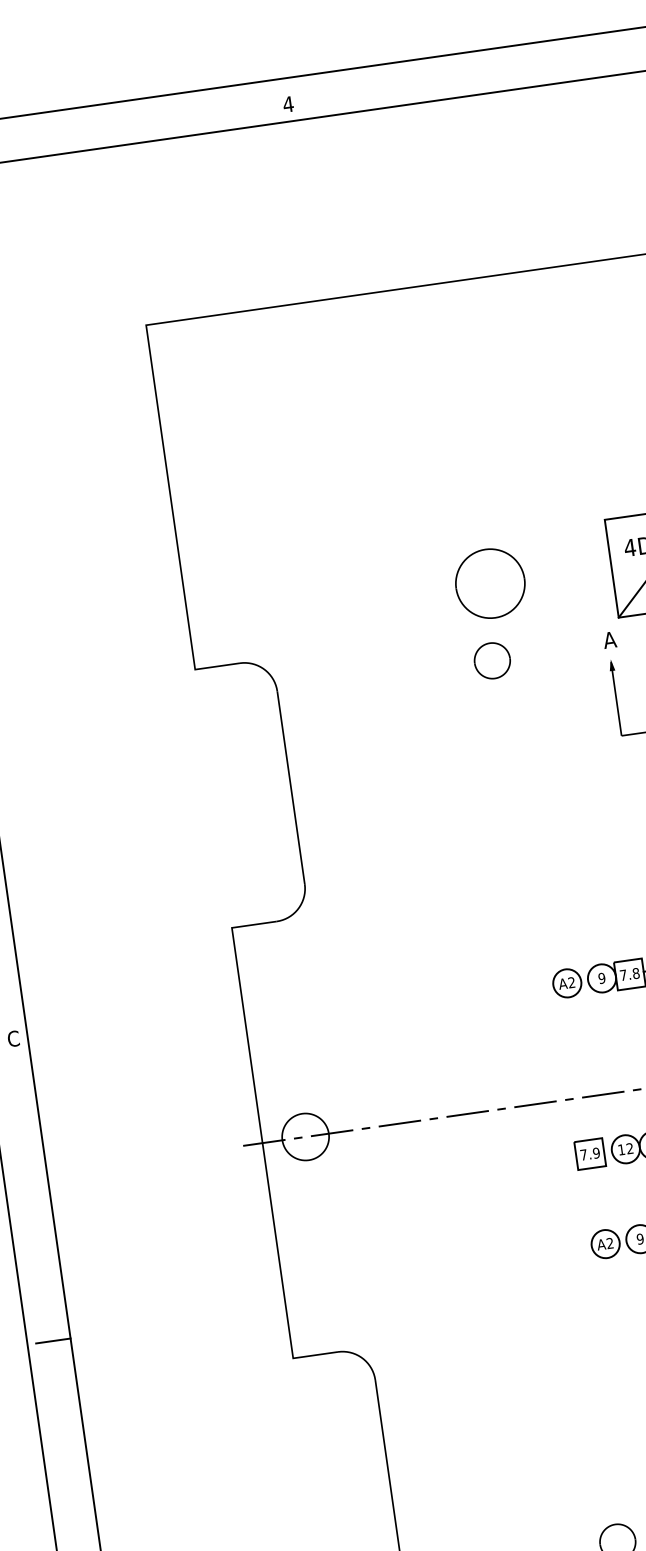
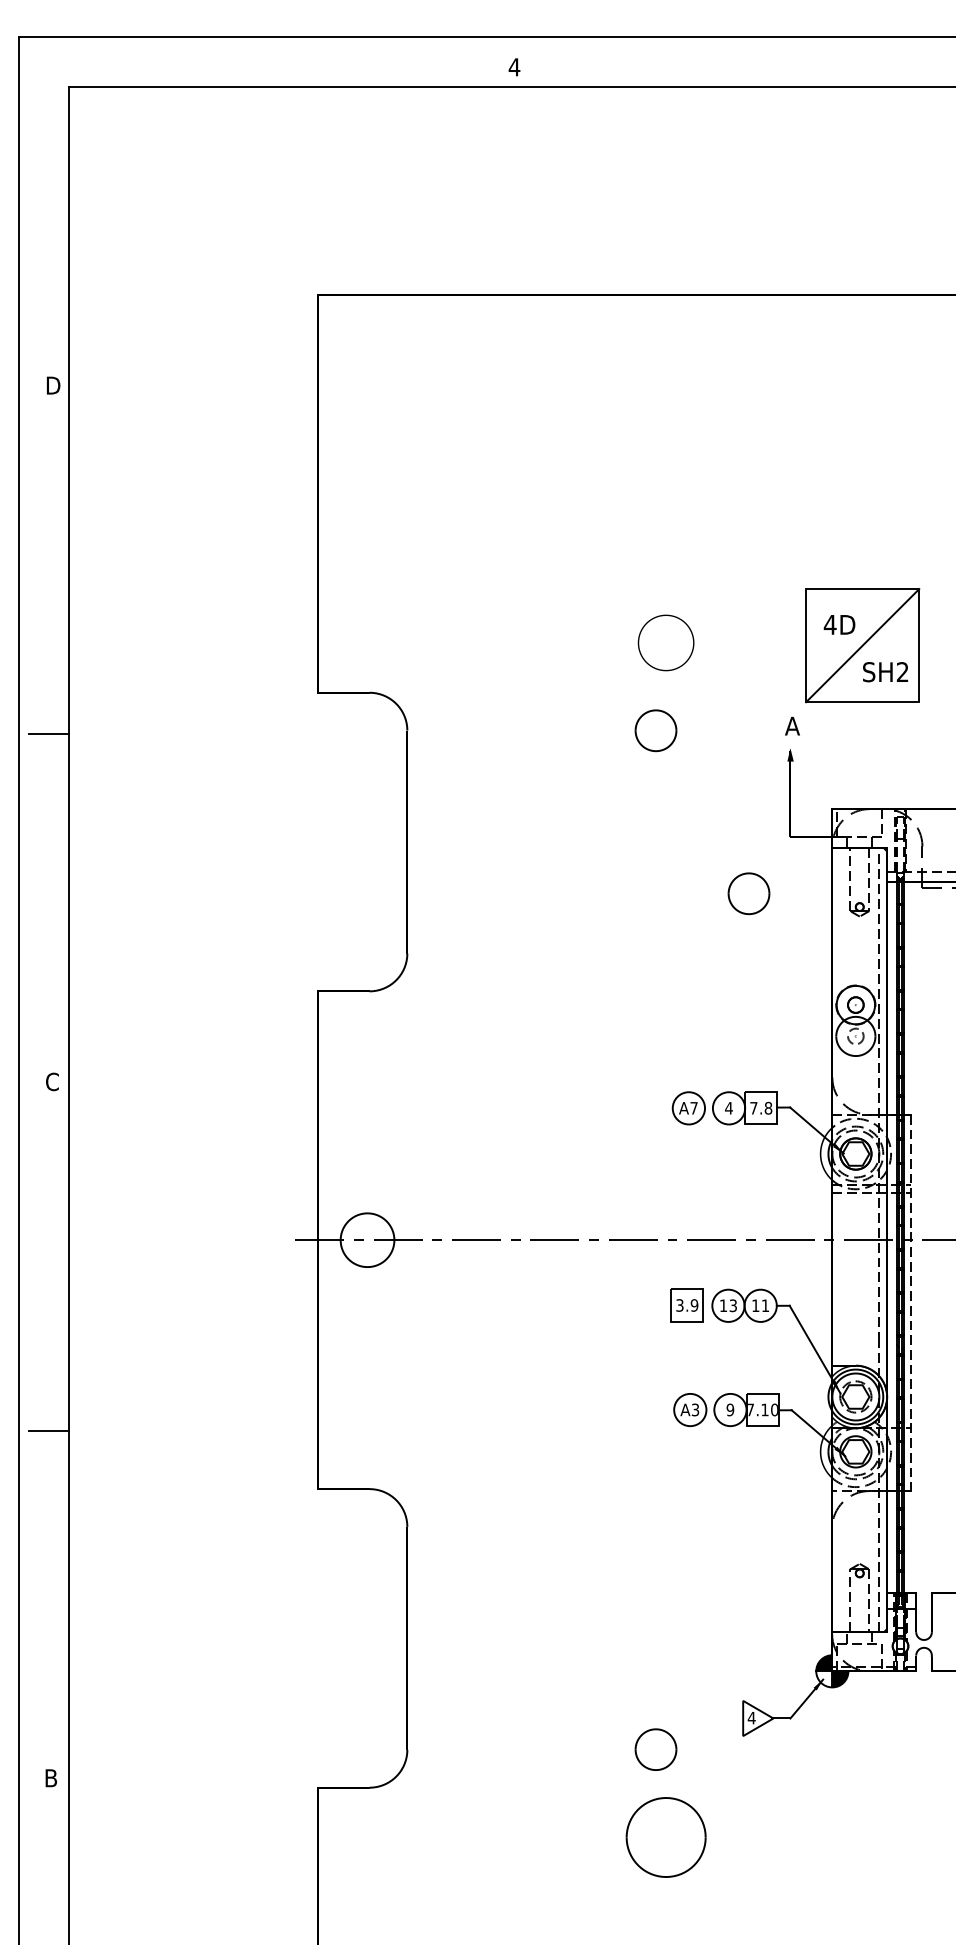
part: (489, 583) -> (665, 642), size x0.7
part: (592, 790) -> (748, 893), added
text: (601, 977) -> (728, 1107), 9 -> 4
text: (571, 982) -> (693, 1107), A2 -> A7
text: (629, 1148) -> (732, 1305), 12 -> 13
text: (583, 1155) -> (679, 1305), 7.9 -> 3.9
text: (610, 1243) -> (695, 1410), A2 -> A3

